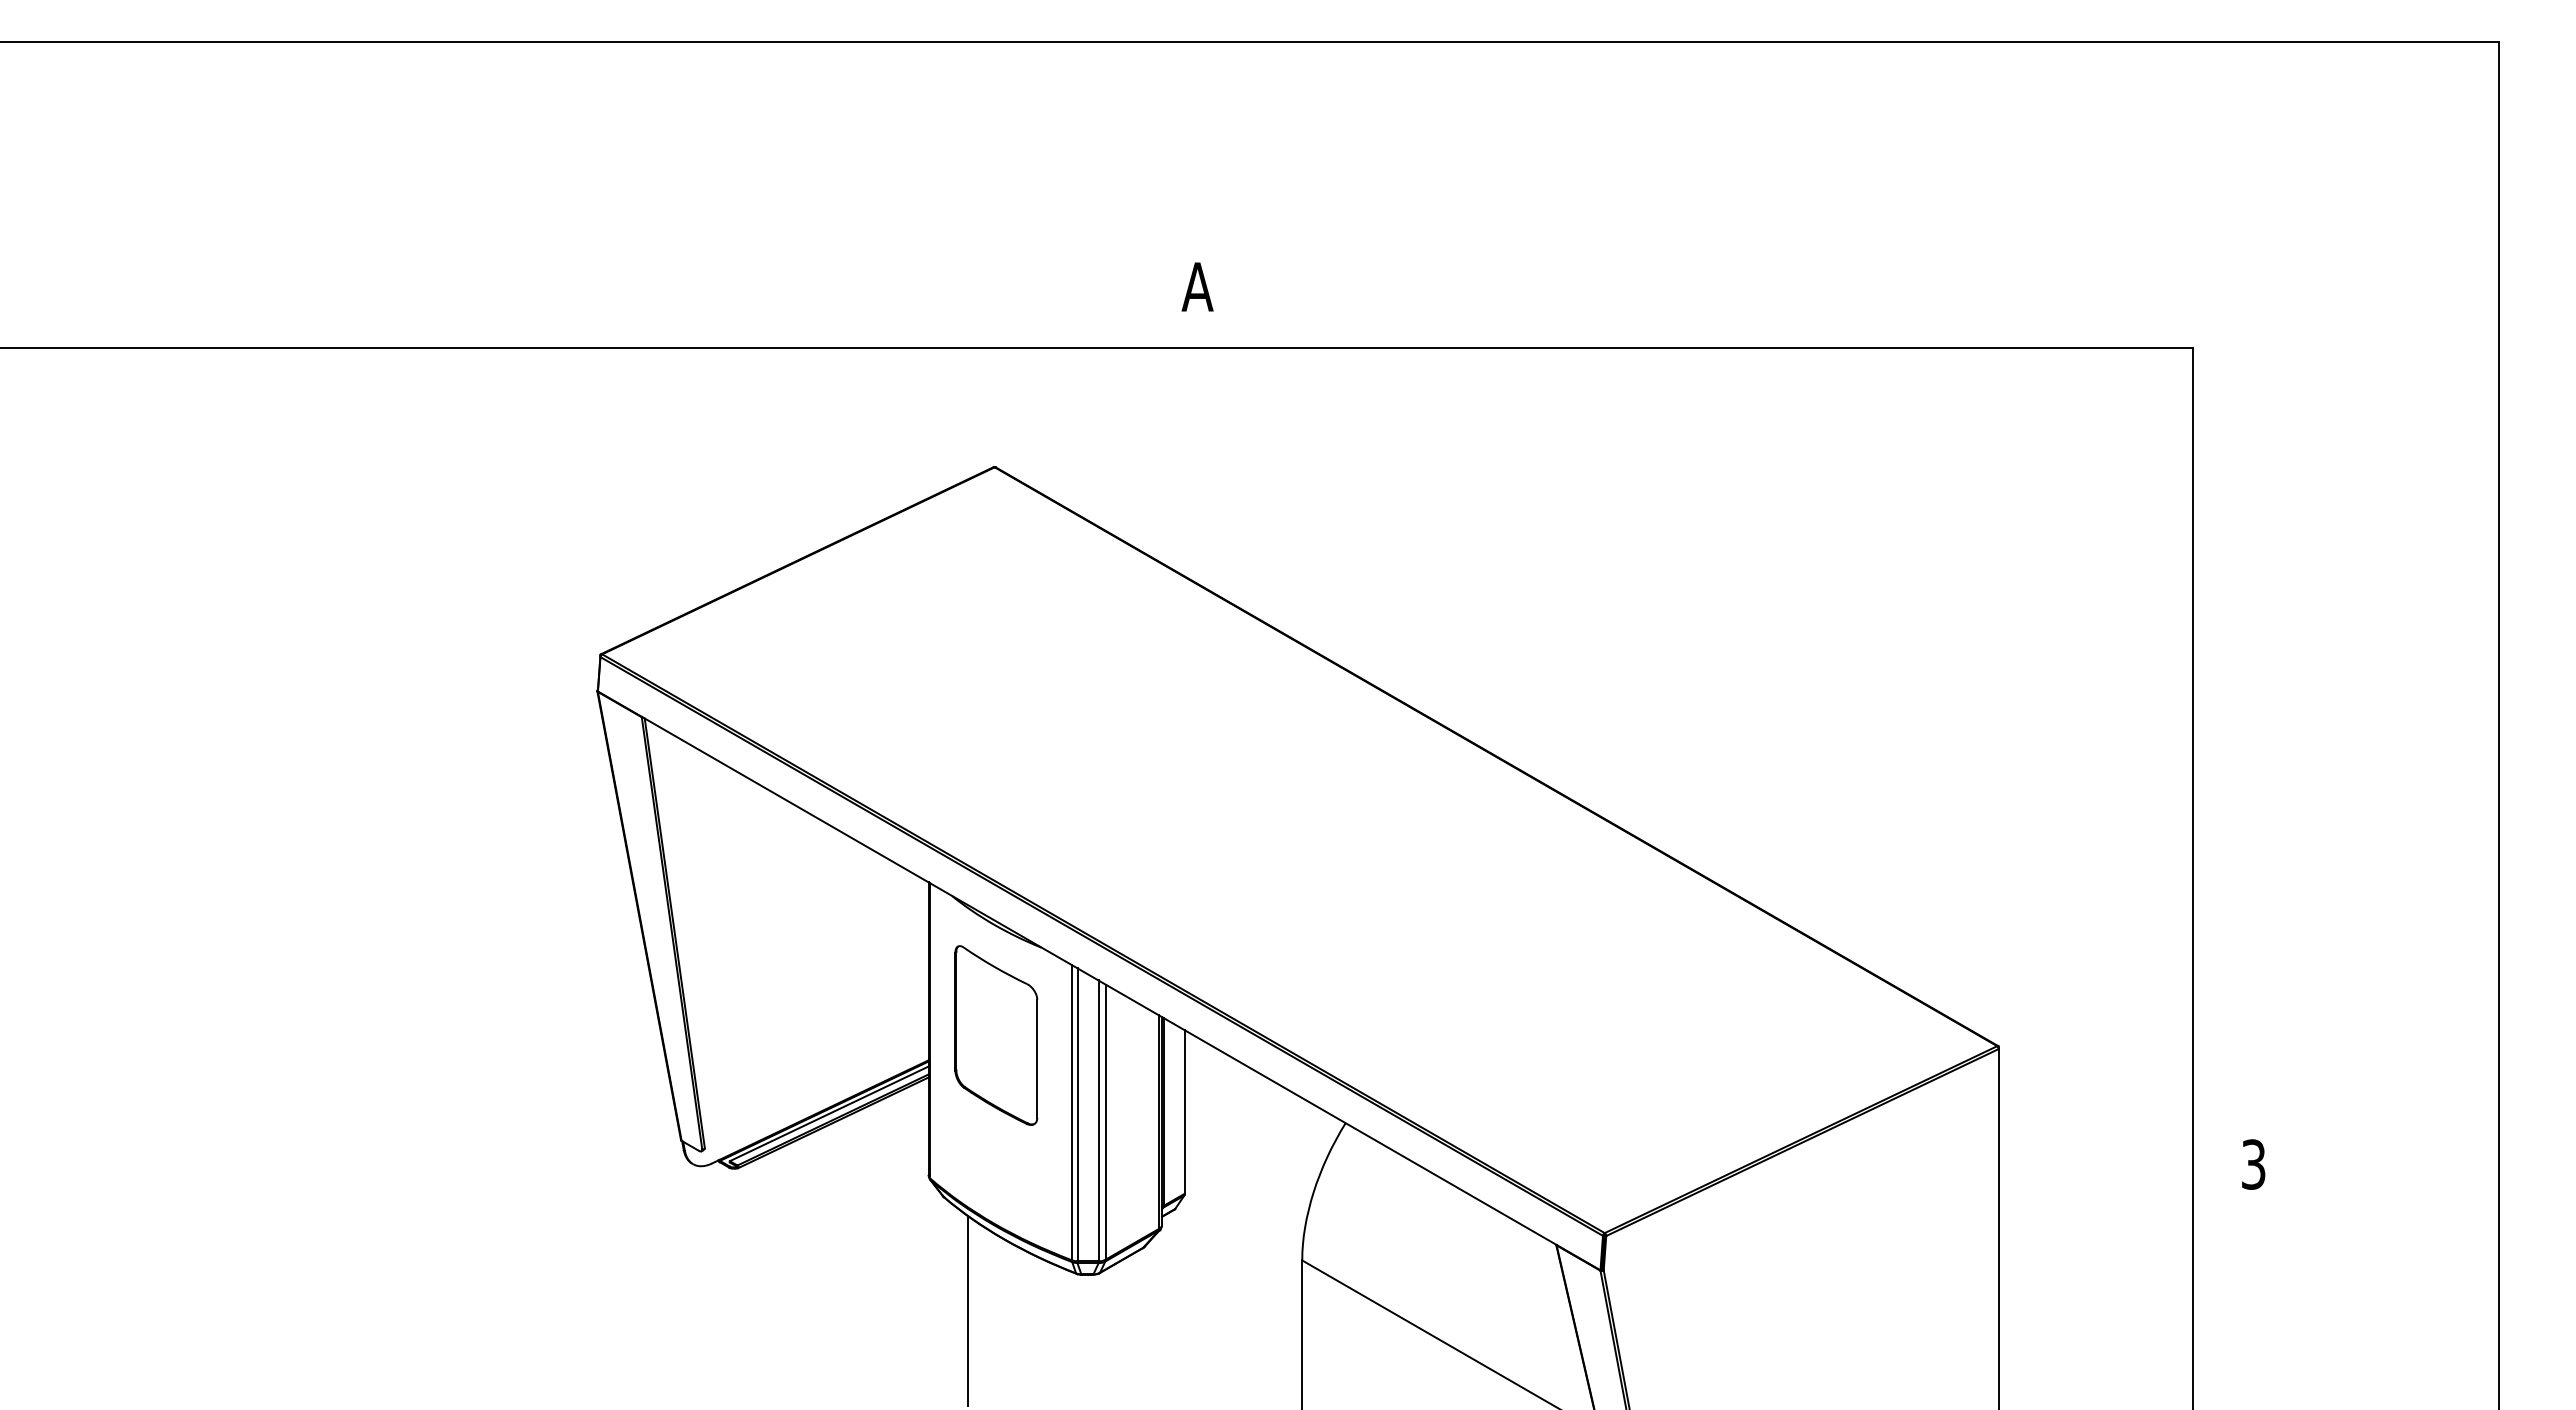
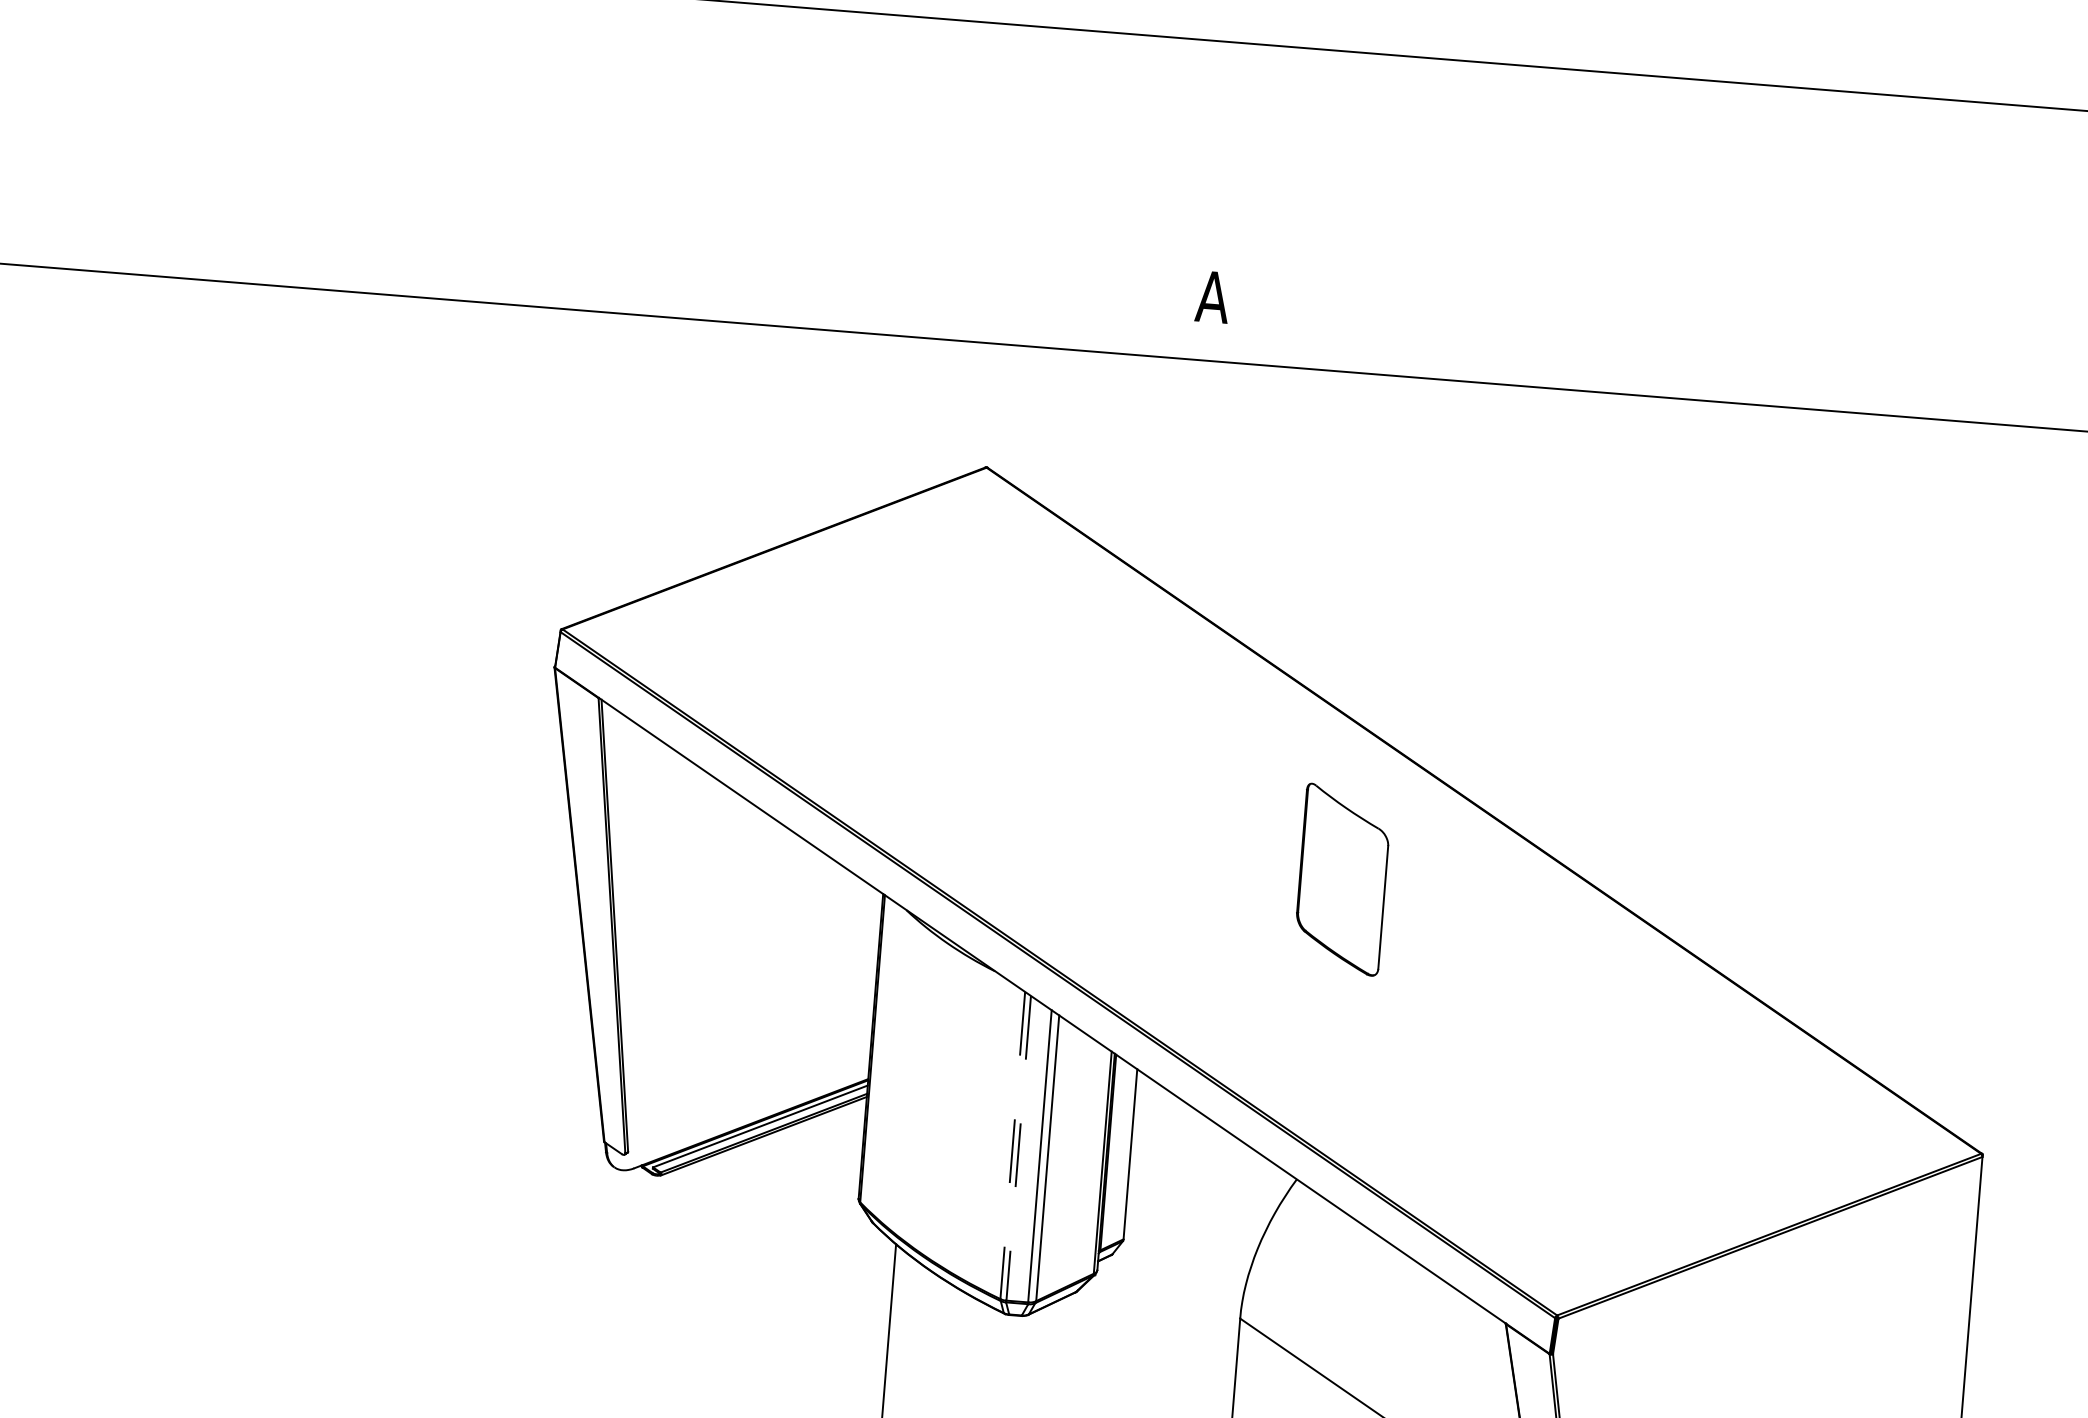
part: (996, 1035) -> (1342, 879), moved
line: (1071, 1112) -> (1012, 1145), solid -> dashed
line: (1077, 1116) -> (1018, 1150), solid -> dashed

